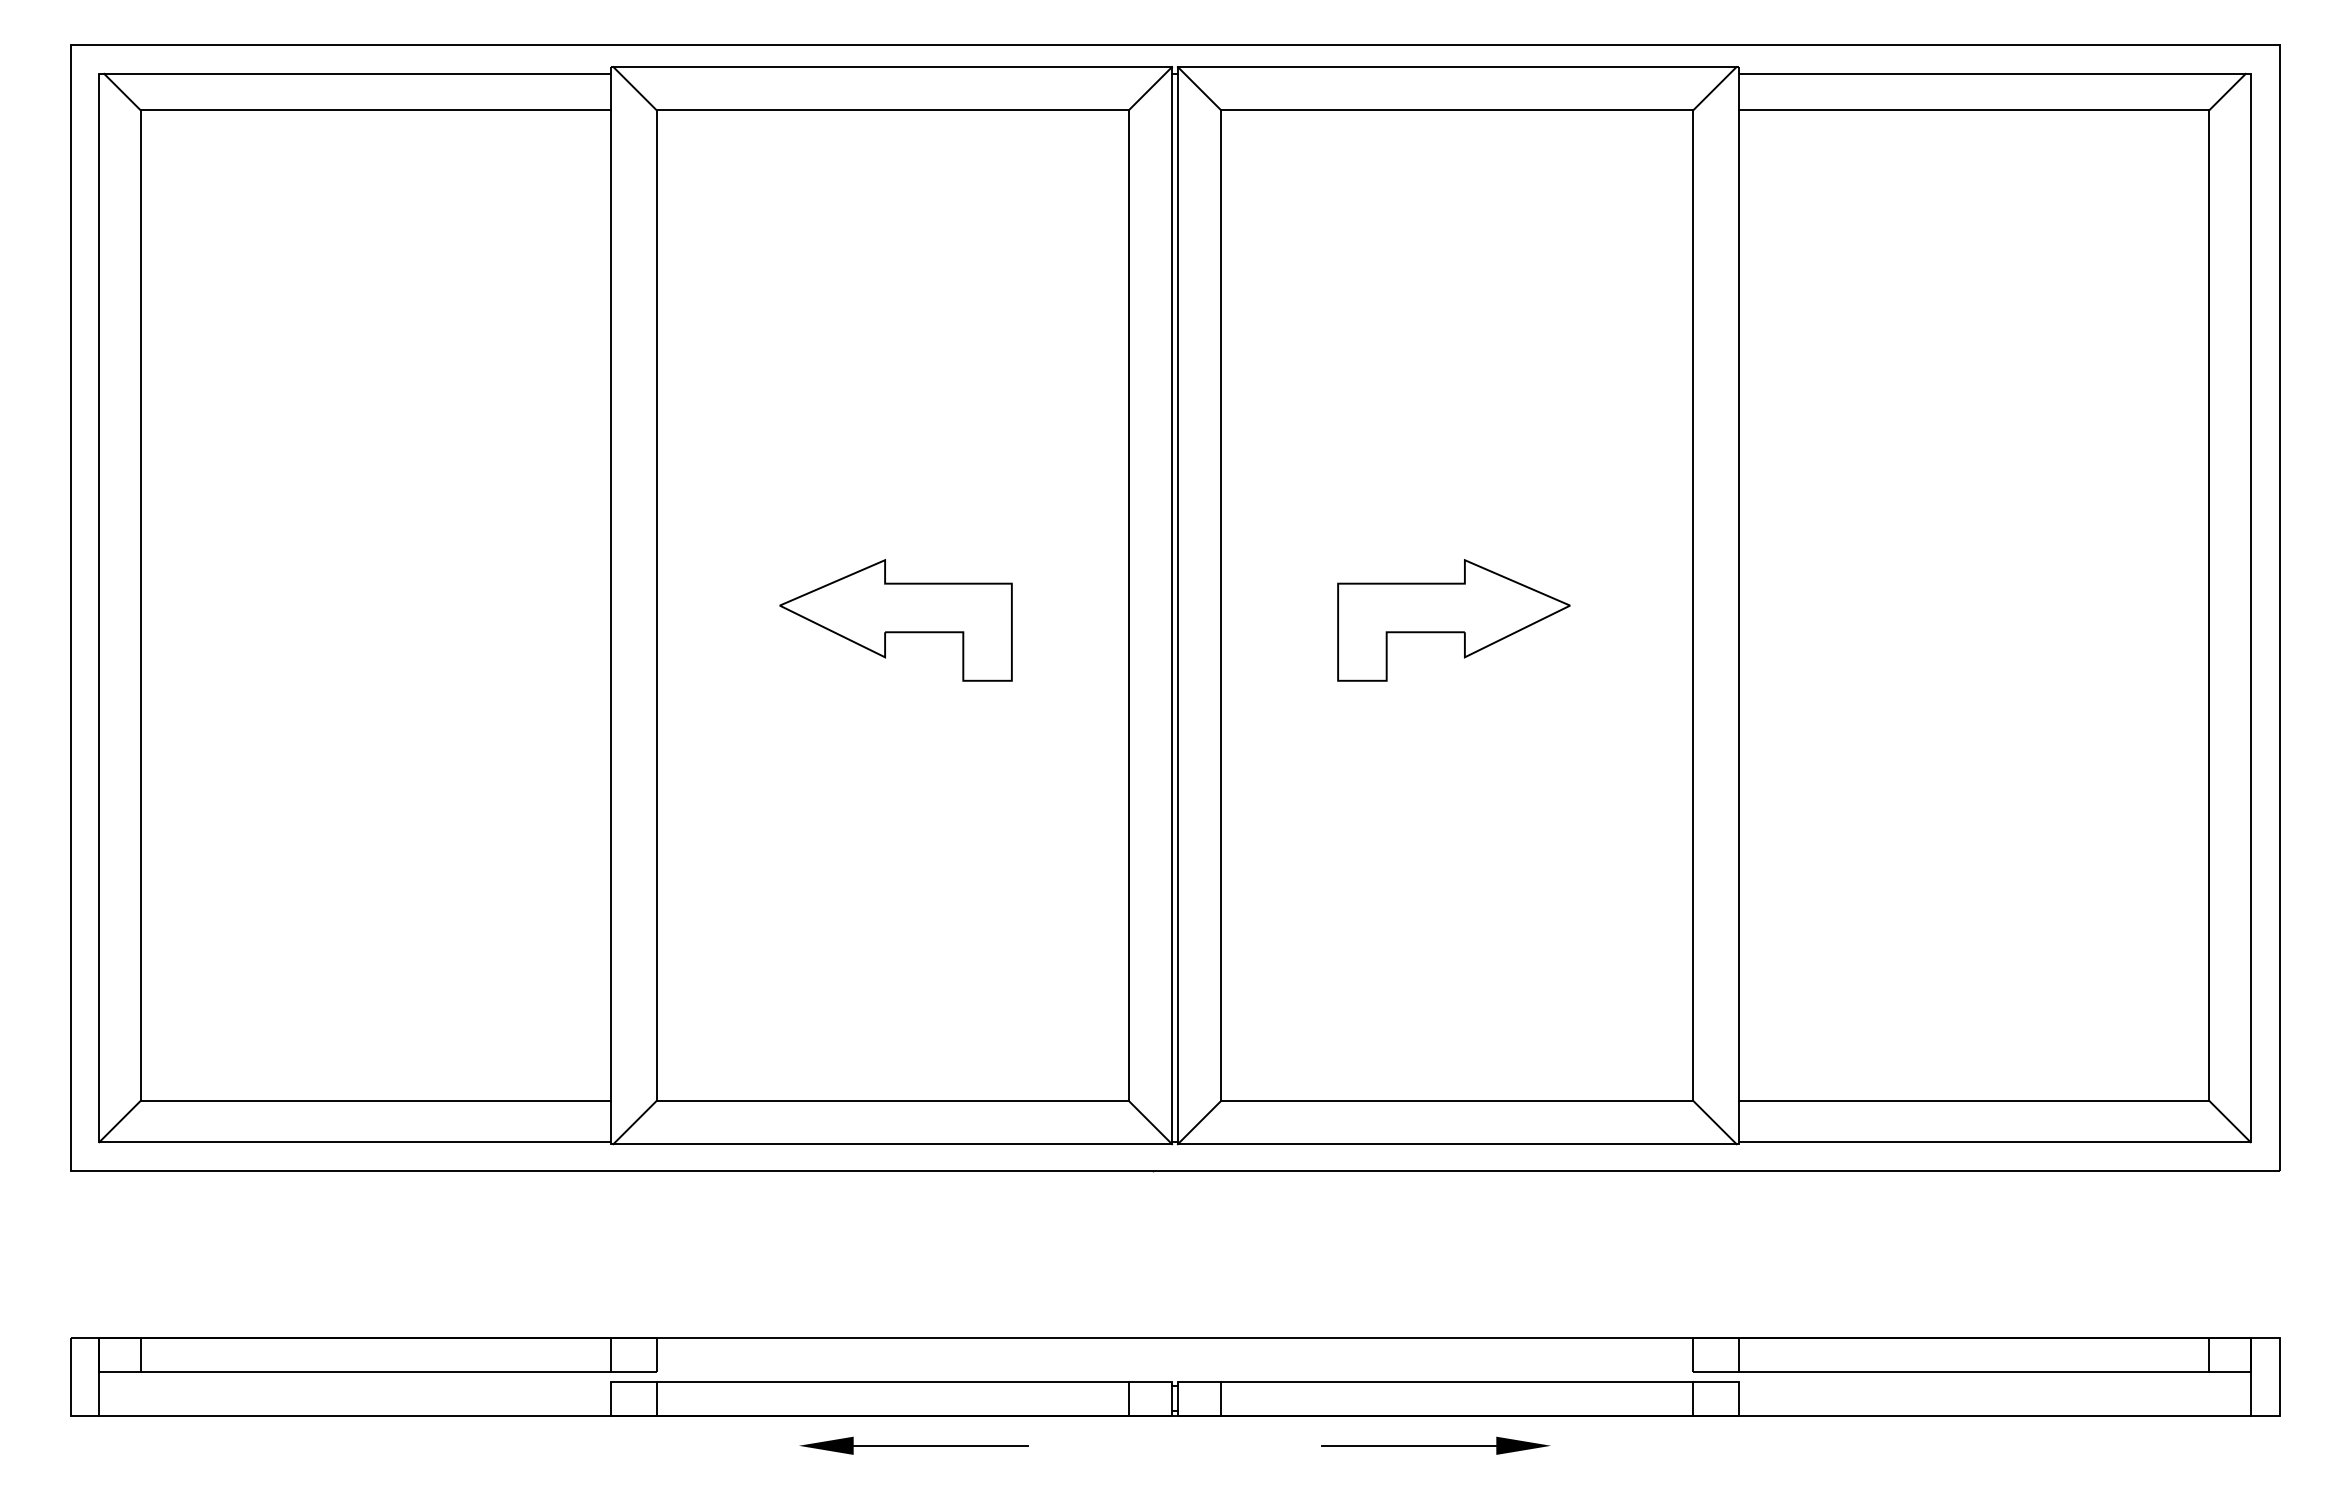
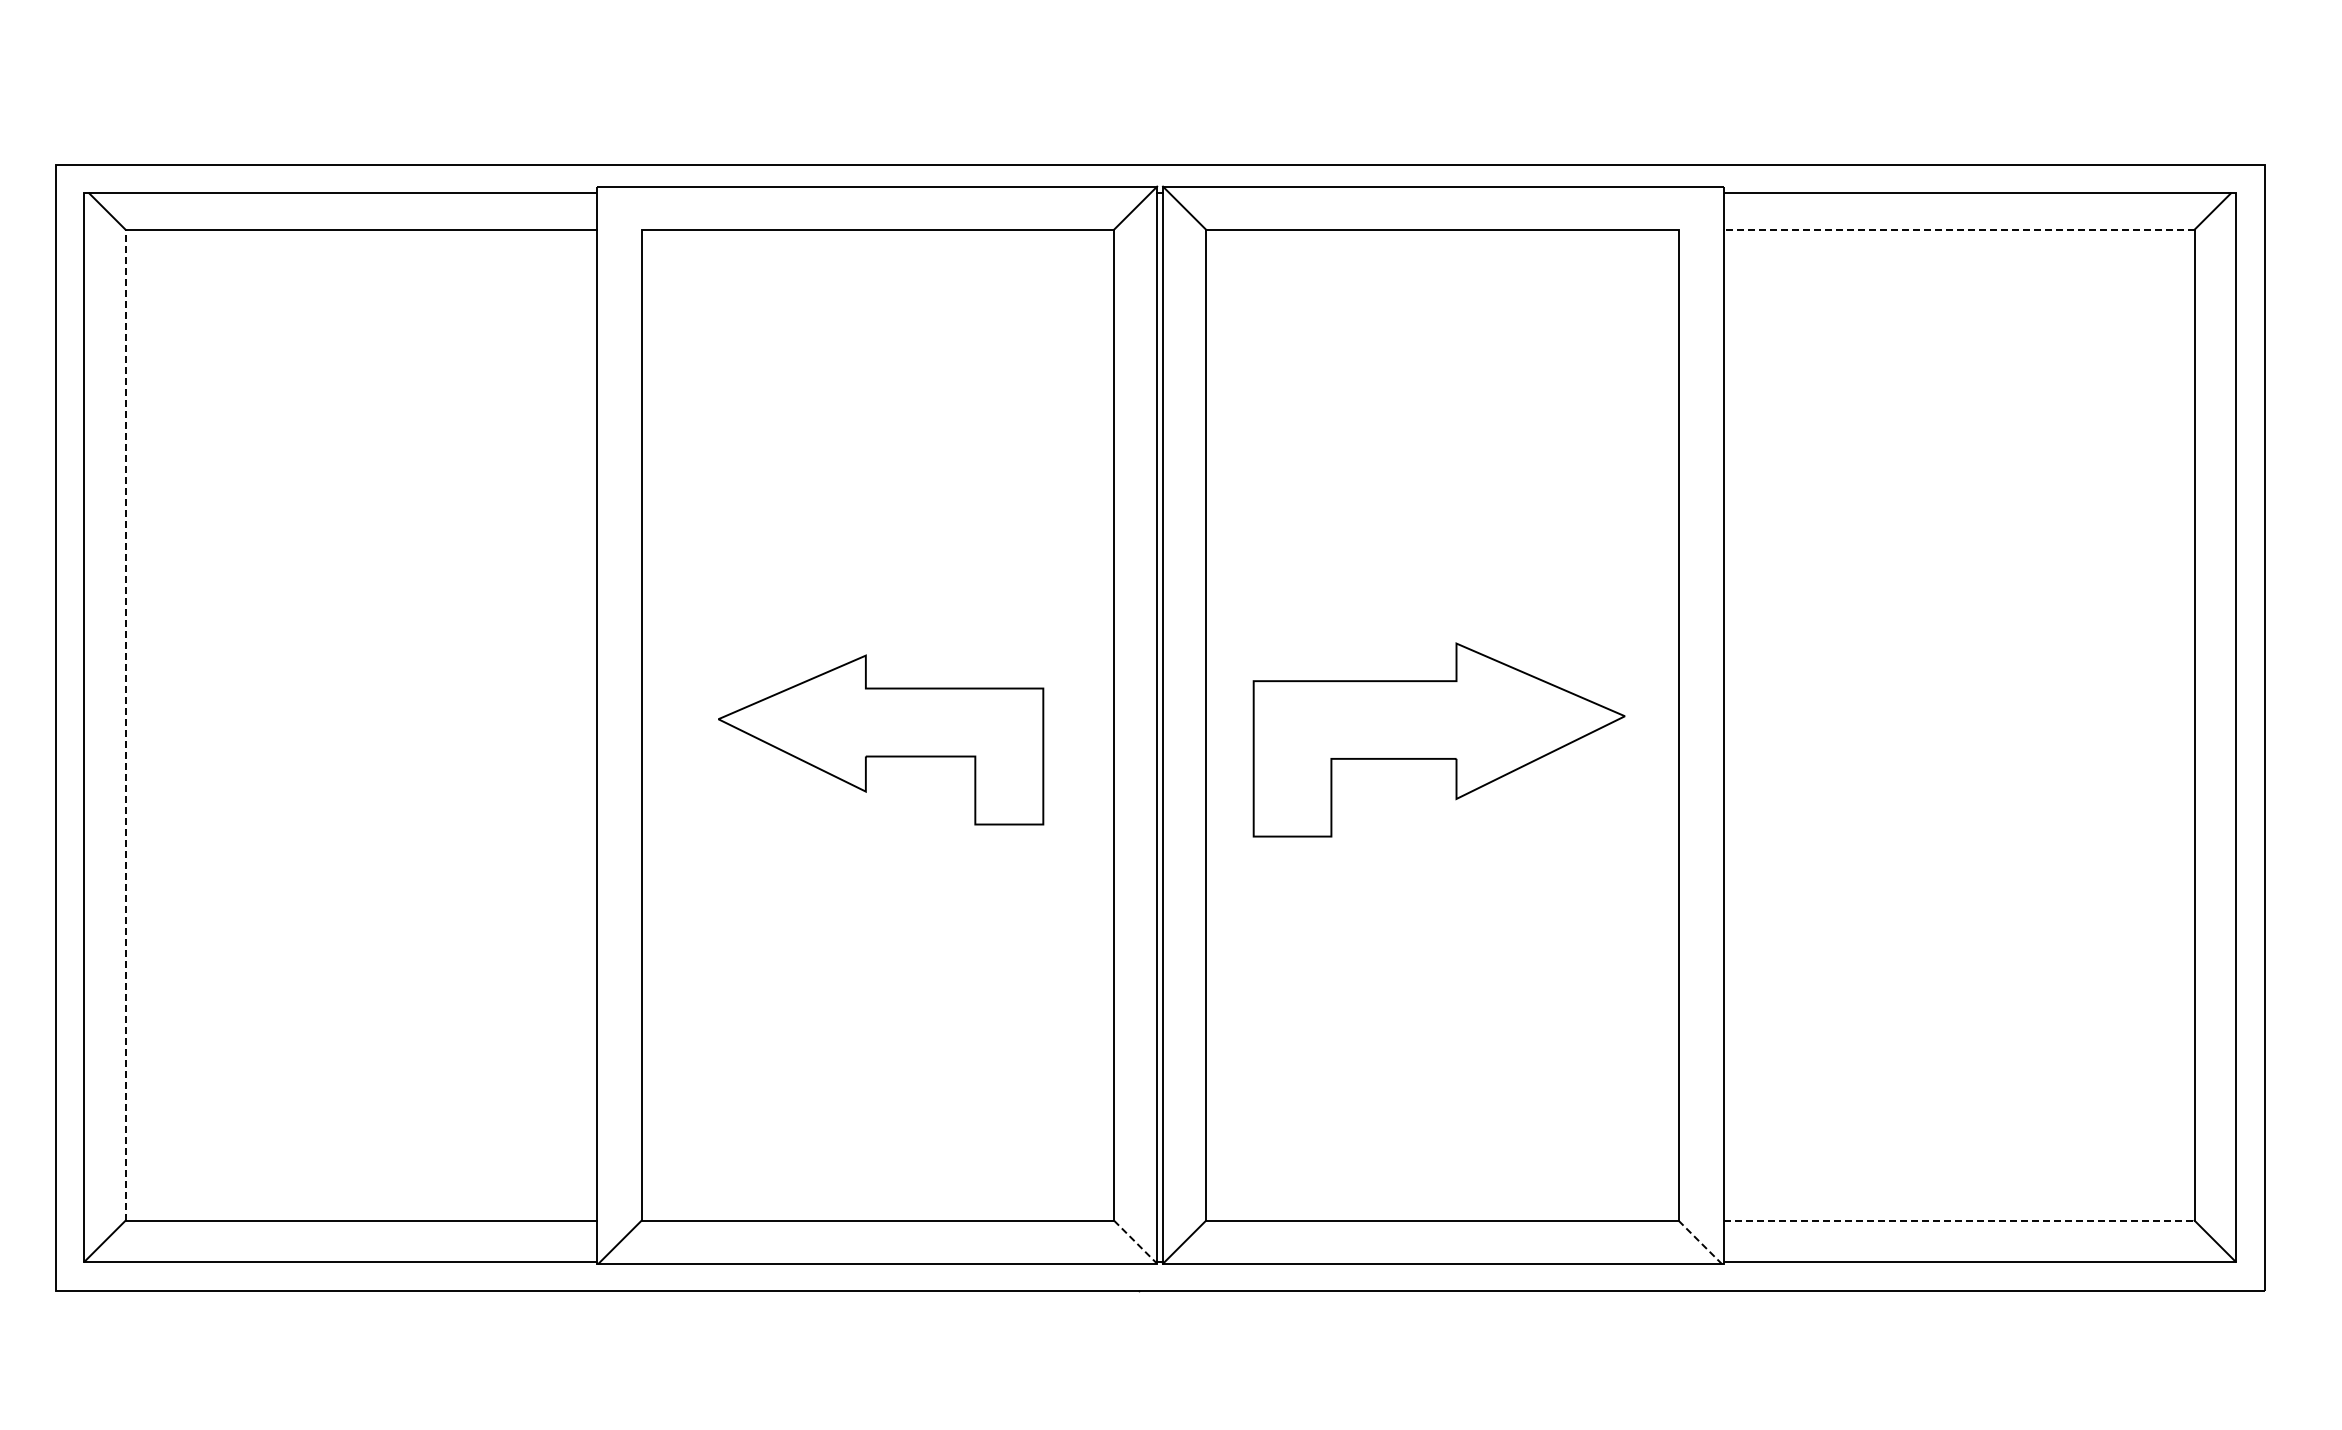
line: (634, 88) -> (619, 208), removed
line: (1714, 88) -> (1699, 208), removed
line: (1973, 110) -> (1958, 230), solid -> dashed
line: (140, 605) -> (125, 725), solid -> dashed
part: (895, 620) -> (880, 740), size x1.4
part: (1453, 620) -> (1438, 740), size x1.6
line: (1974, 1101) -> (1959, 1221), solid -> dashed
line: (1150, 1122) -> (1135, 1242), solid -> dashed
line: (1715, 1122) -> (1700, 1242), solid -> dashed

